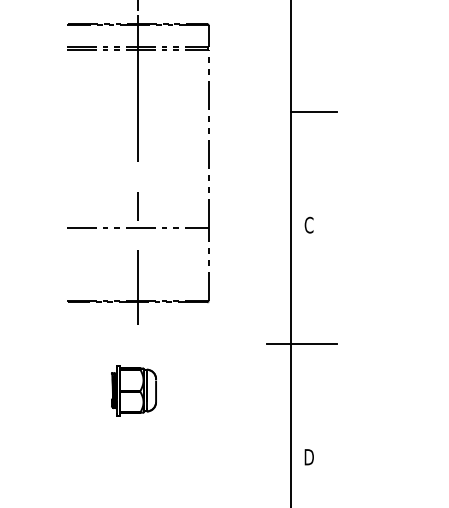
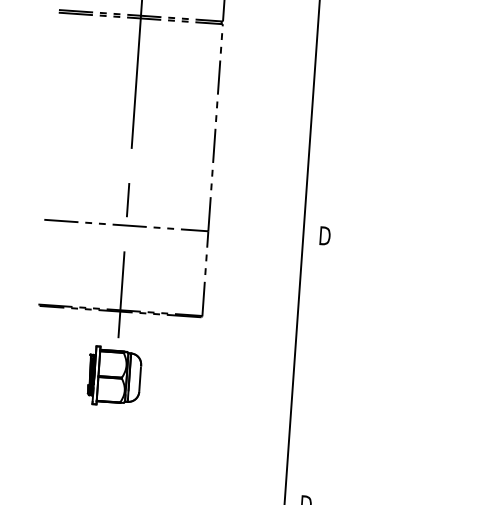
line: (313, 111) -> (339, 104), removed
text: (308, 224) -> (324, 235), C -> D
line: (301, 343) -> (306, 372), removed
part: (133, 390) -> (114, 376), moved

